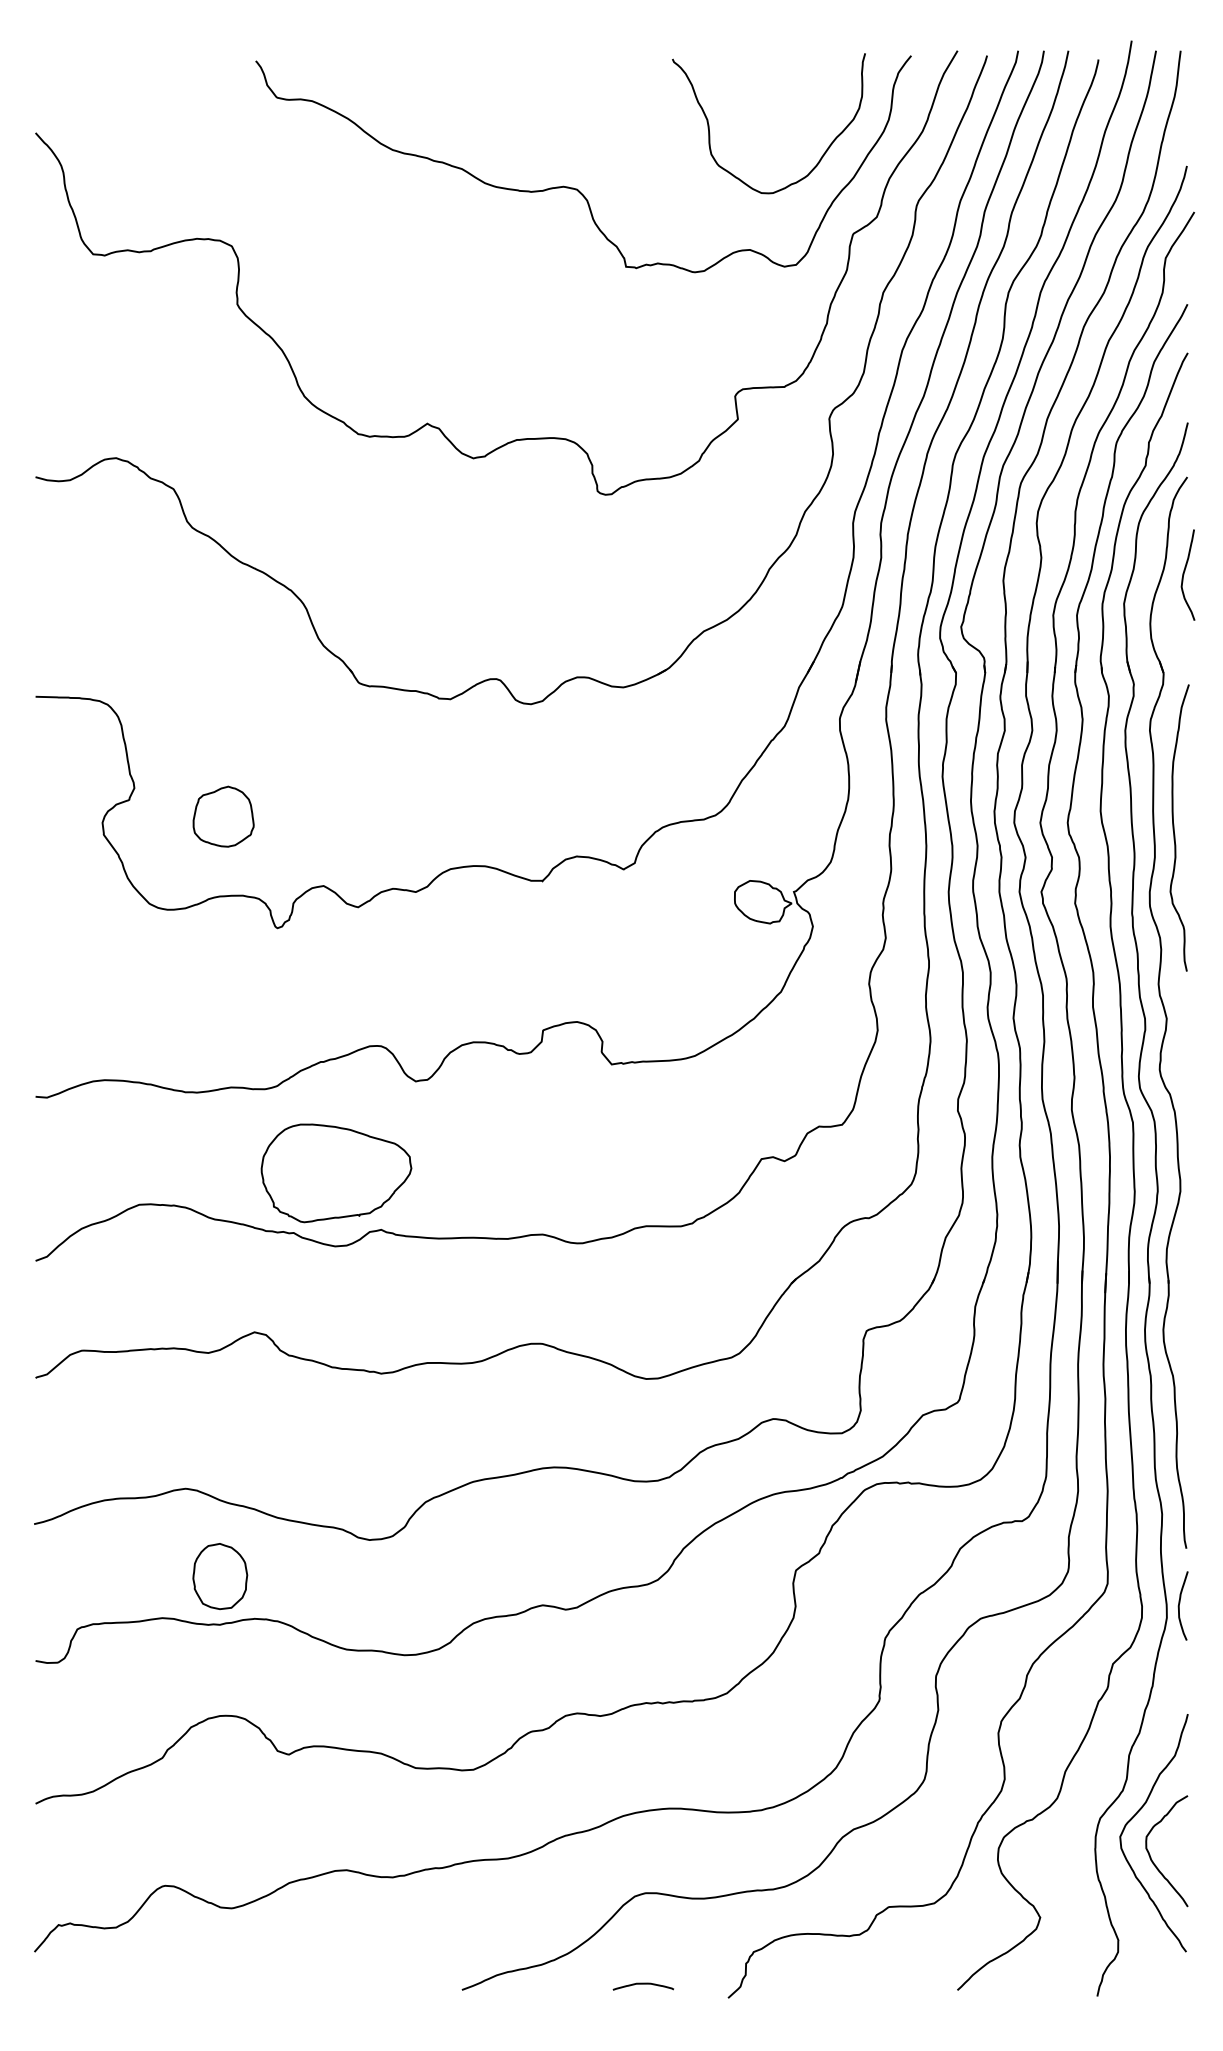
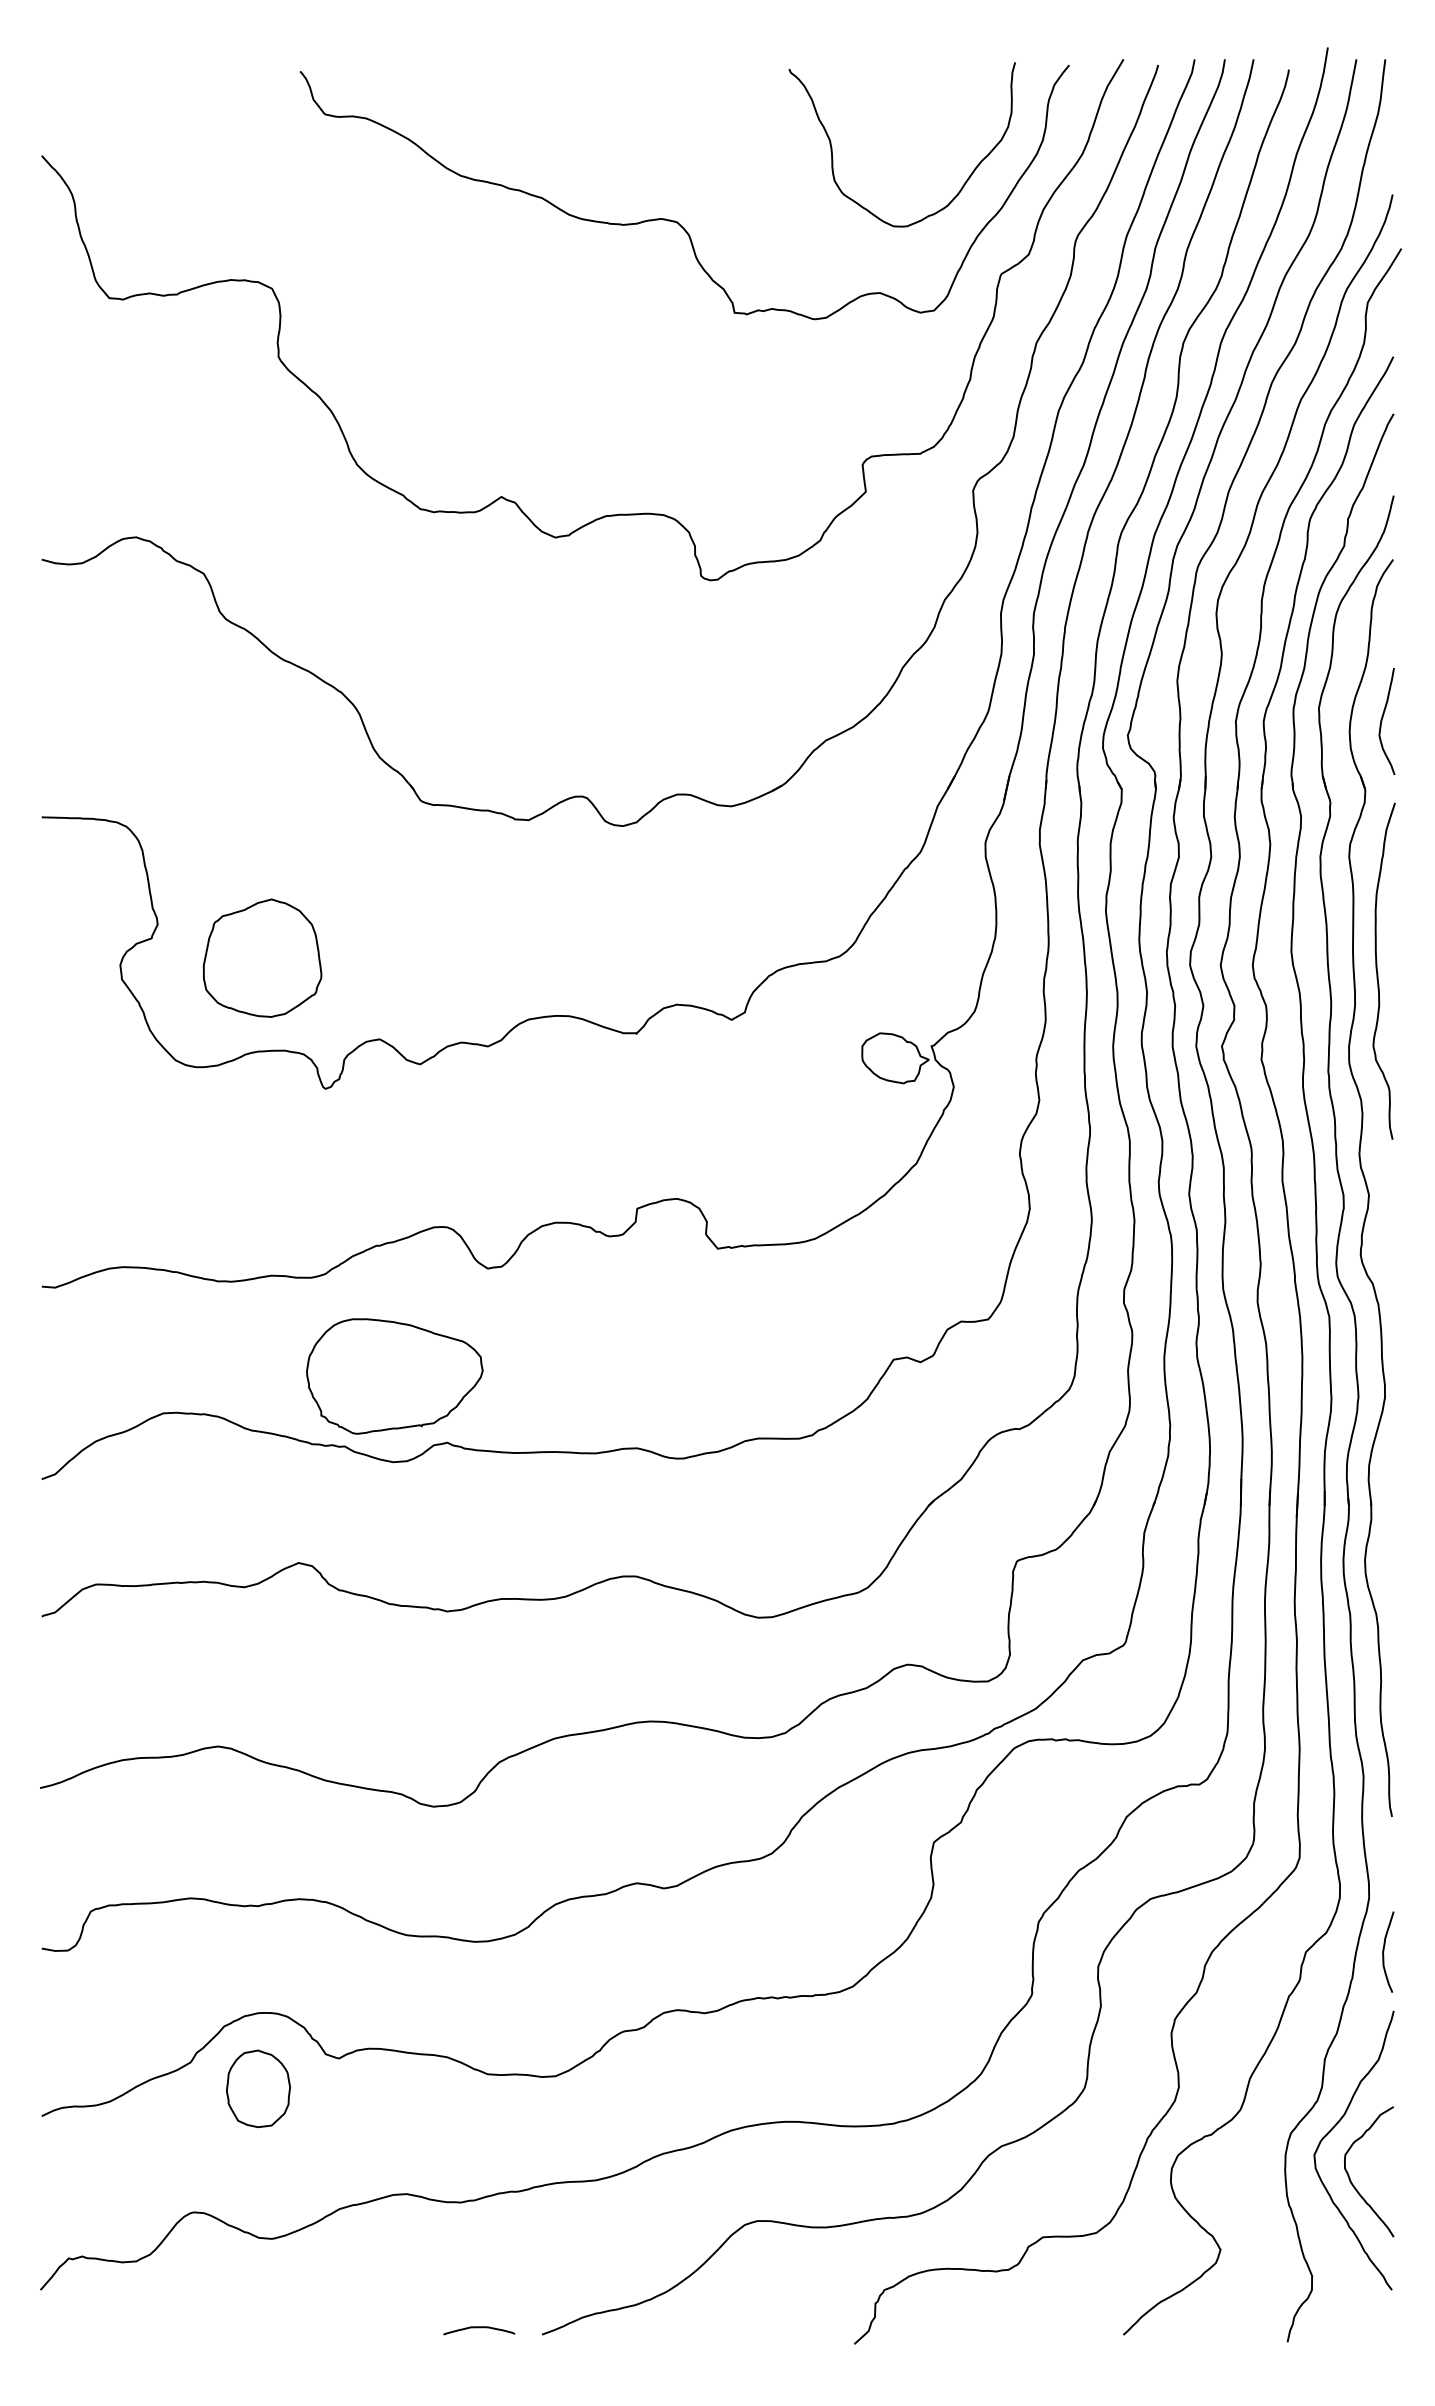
curve: (1184, 574) -> (1382, 720), moved
part: (223, 816) -> (262, 957), size x1.67
part: (220, 1576) -> (258, 2088), moved
curve: (1180, 1603) -> (1385, 1949), moved
curve: (642, 1984) -> (478, 2328), moved

